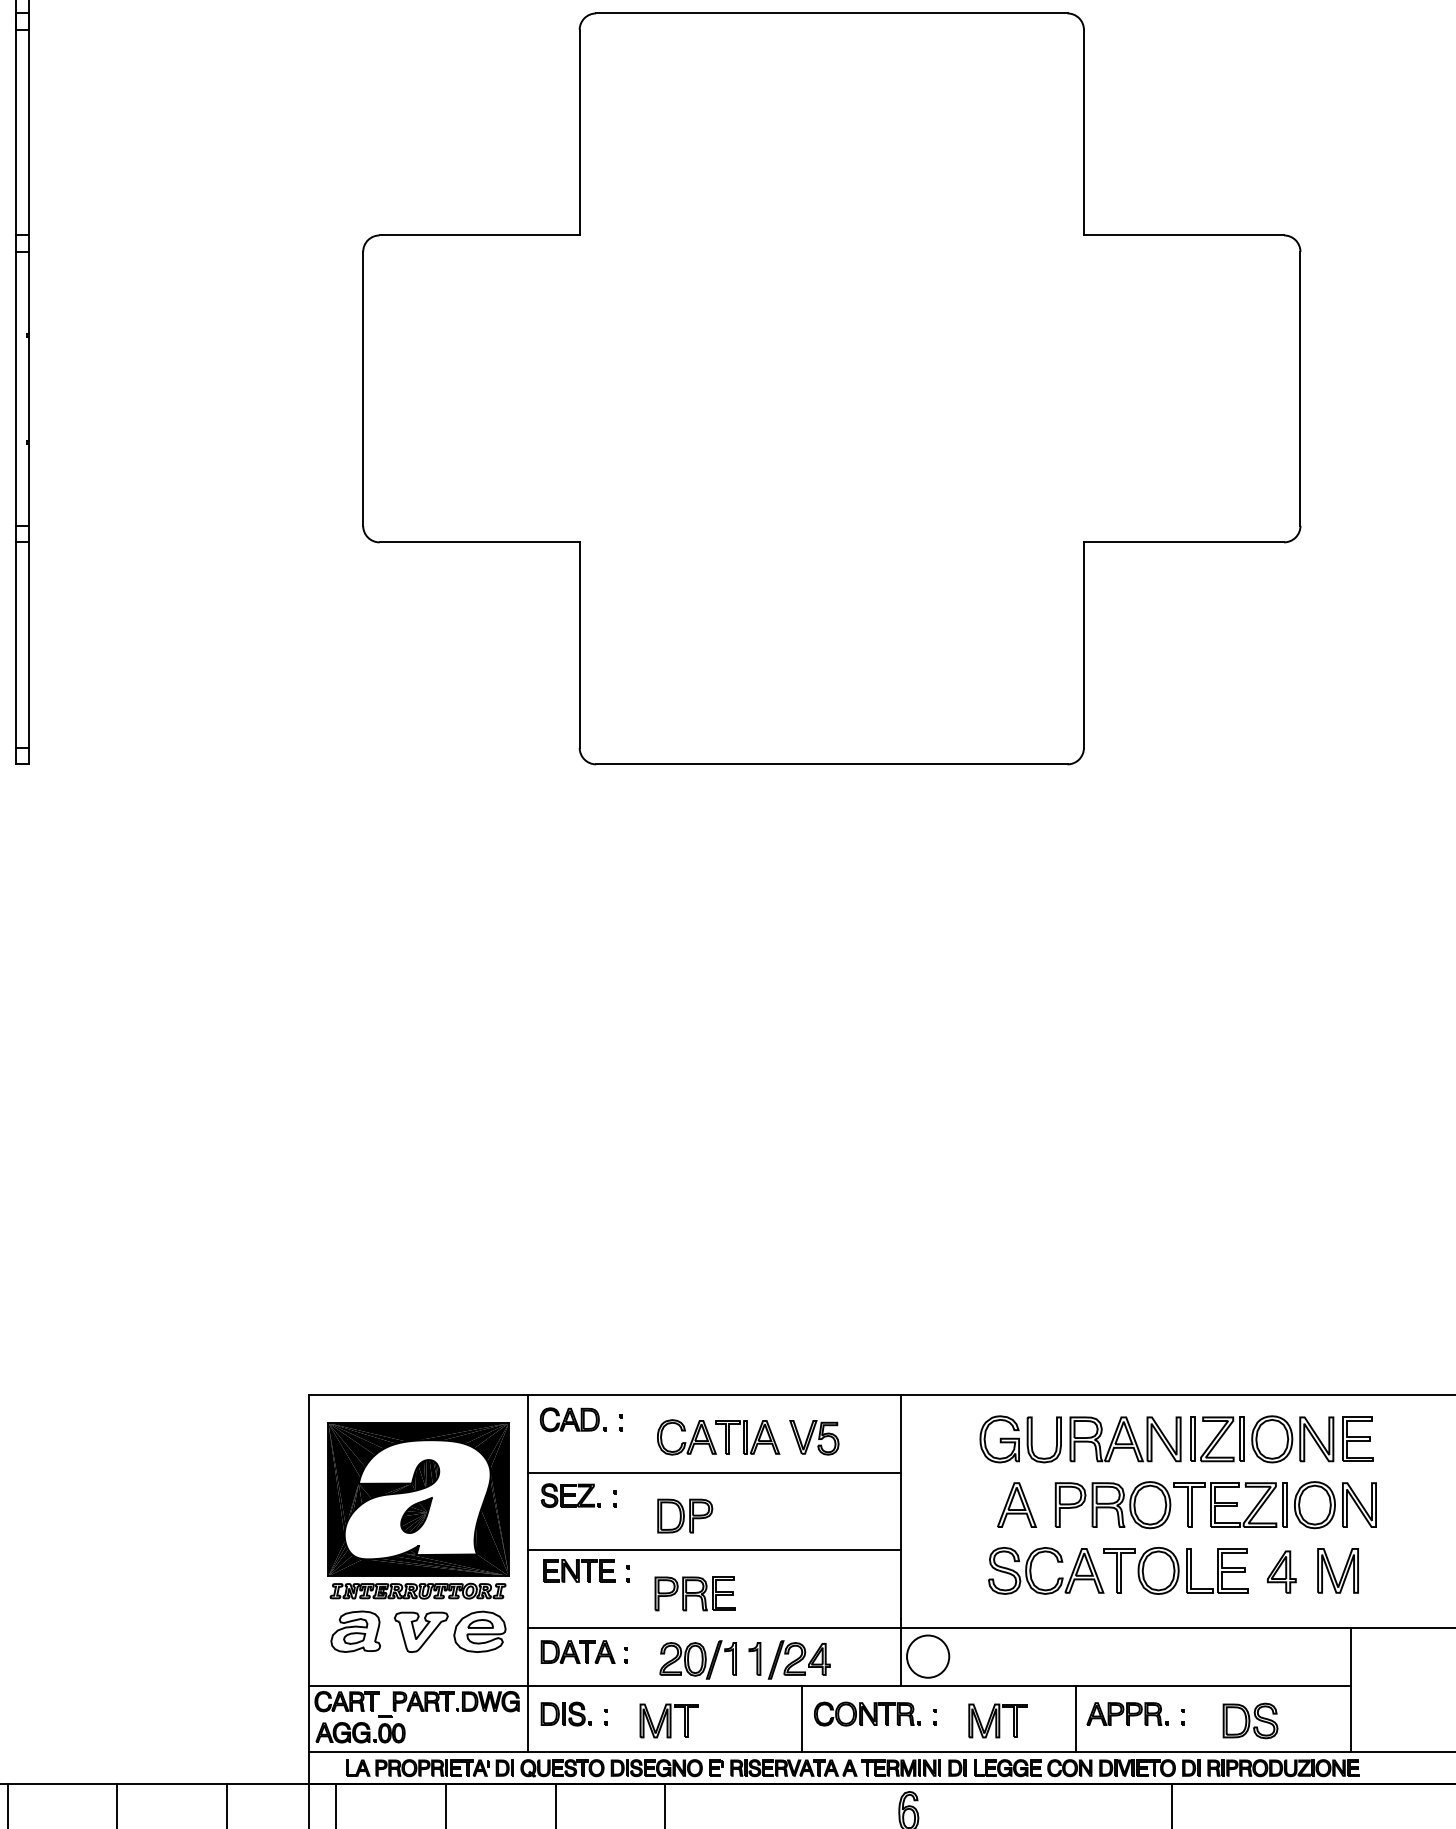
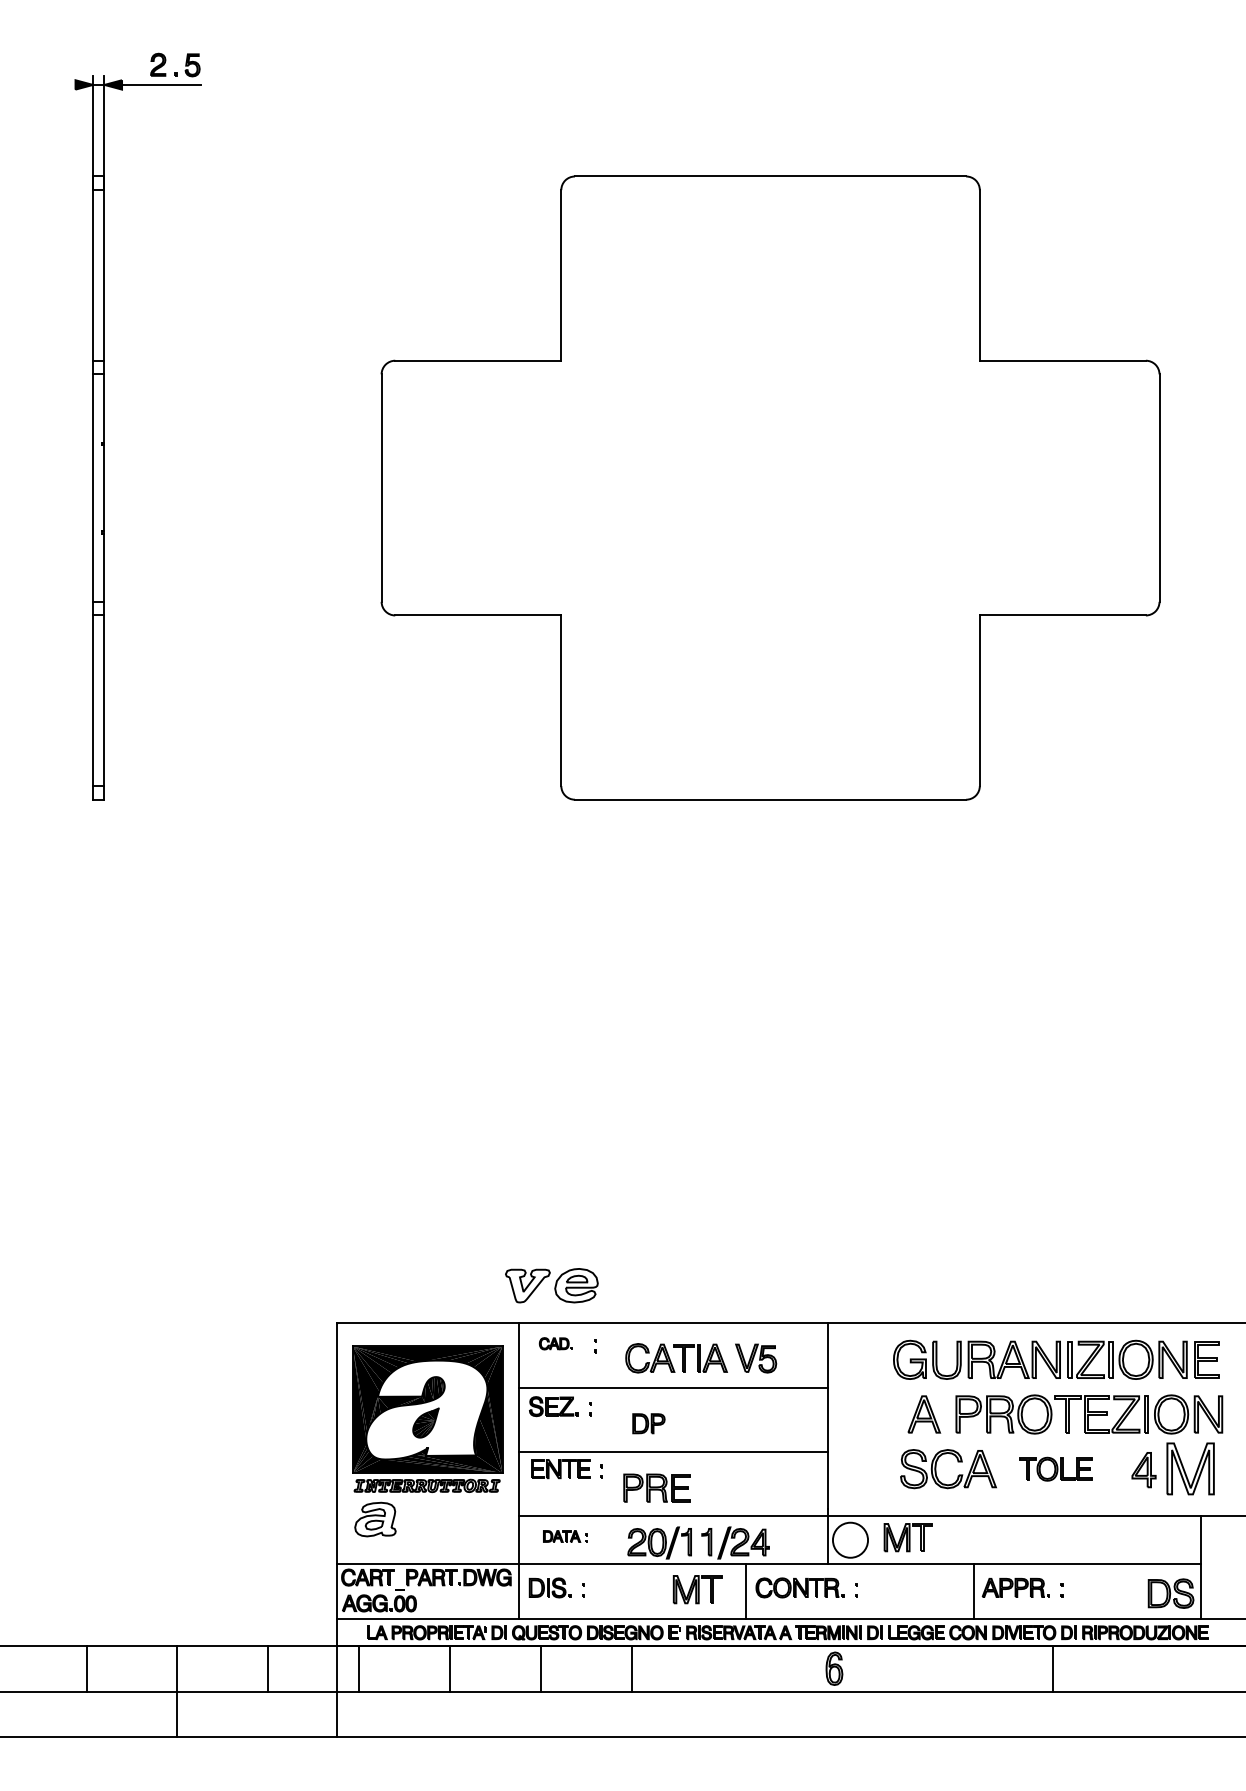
part: (572, 1419) -> (555, 1343), size x0.6
part: (684, 1515) -> (648, 1423), size x0.7
part: (1175, 1571) -> (1055, 1469), size x0.6
part: (1337, 1571) -> (1190, 1469), size x1.4
part: (449, 1631) -> (551, 1285), moved
part: (583, 1652) -> (564, 1536), size x0.6
part: (669, 1720) -> (697, 1589), moved
part: (996, 1720) -> (907, 1537), moved
part: (1249, 1720) -> (1170, 1593), moved

